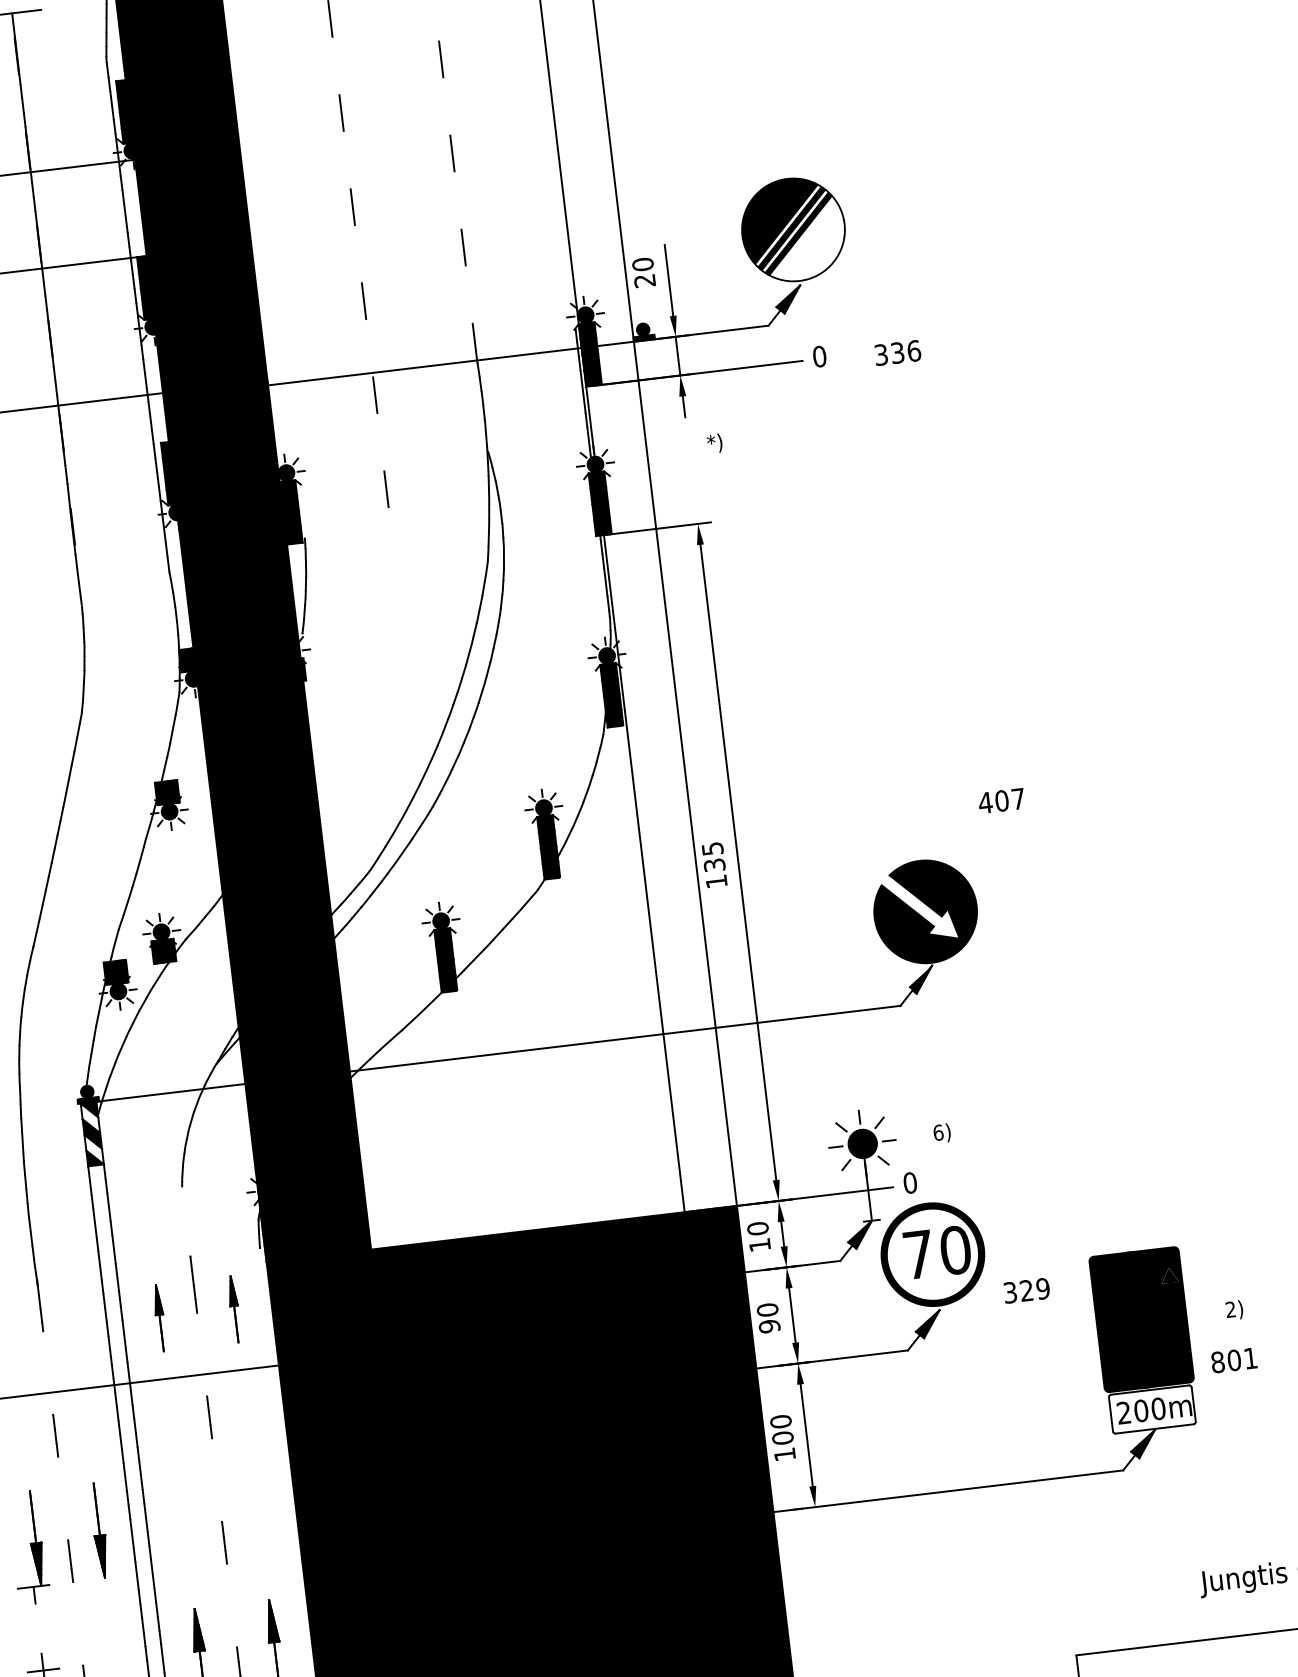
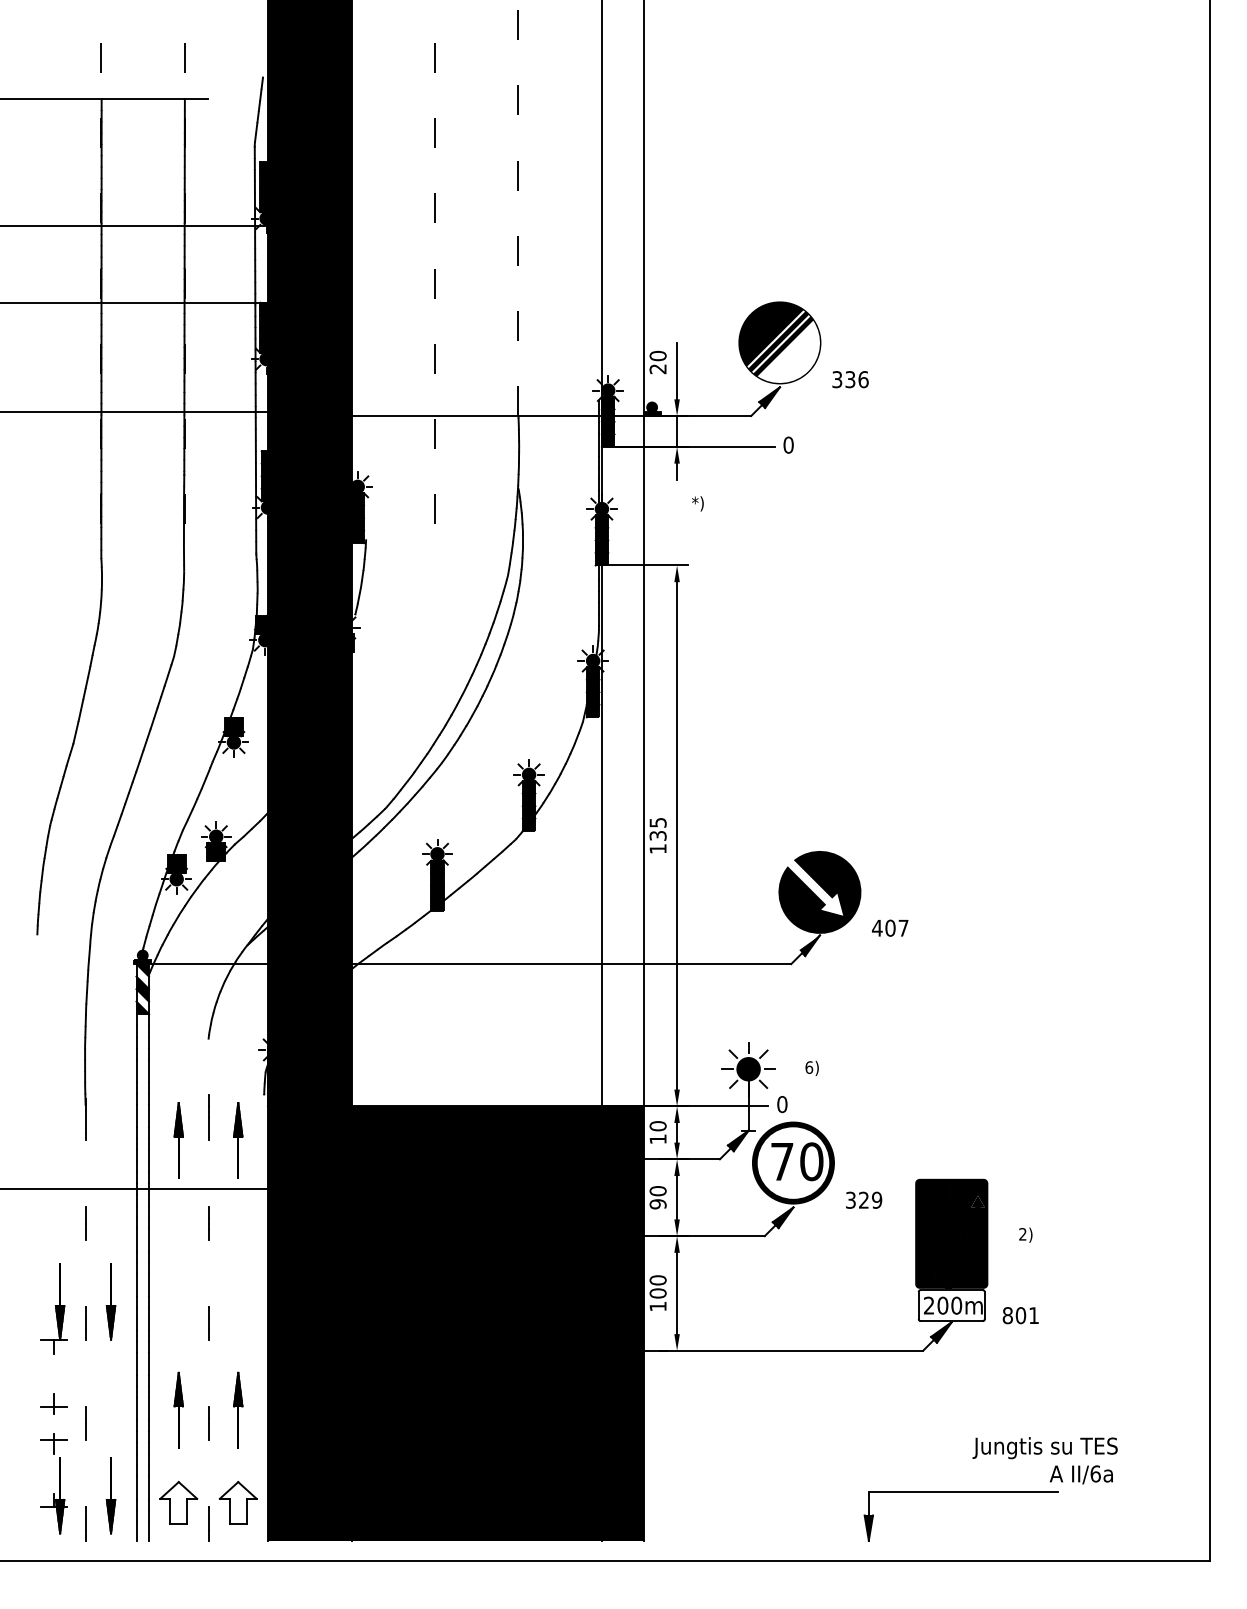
text: (897, 352) -> (850, 379), moved
text: (1001, 800) -> (890, 927), moved
part: (234, 1309) -> (238, 1140), size x1.43
part: (159, 1318) -> (178, 1140), size x1.43
text: (1233, 1360) -> (1020, 1315), moved

